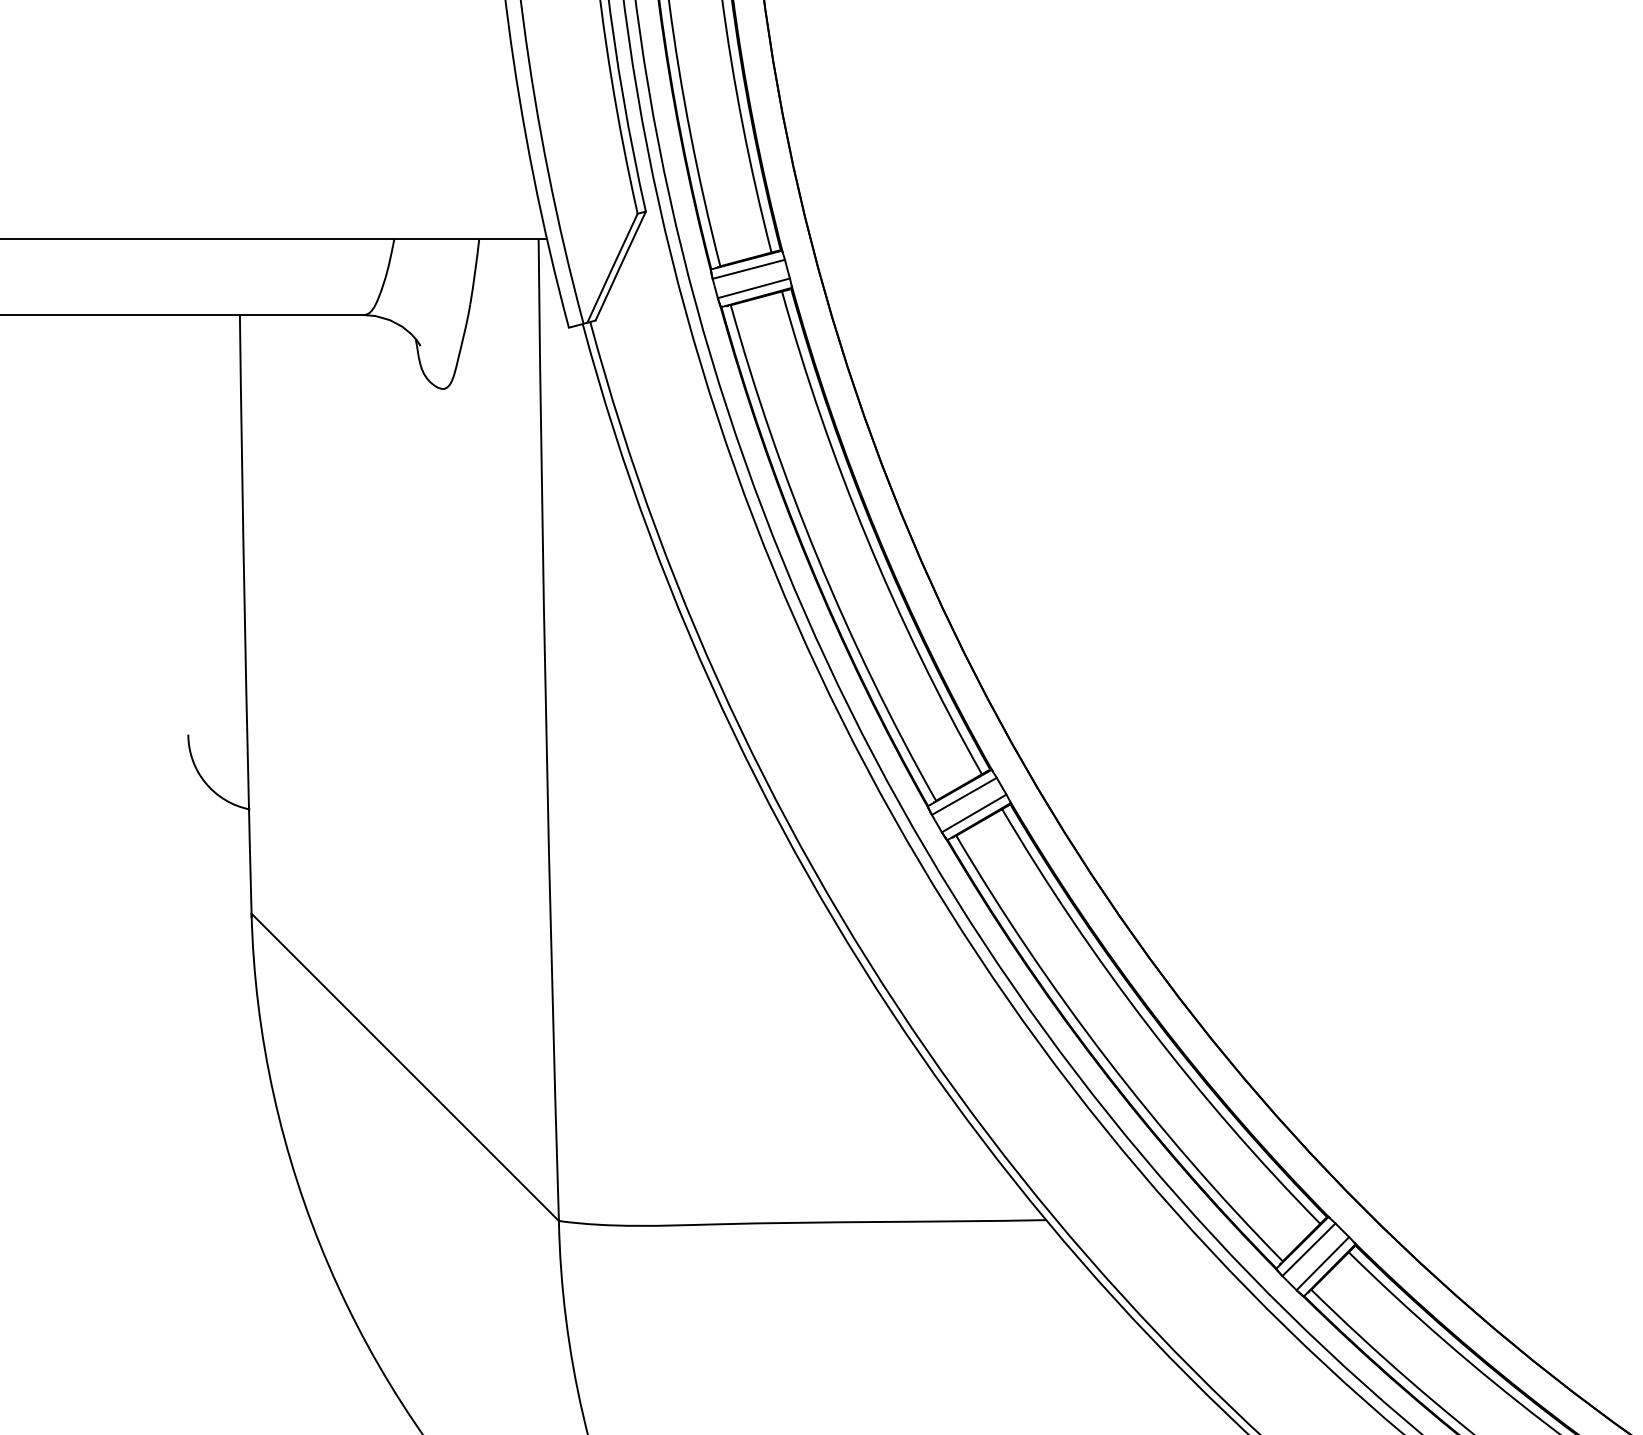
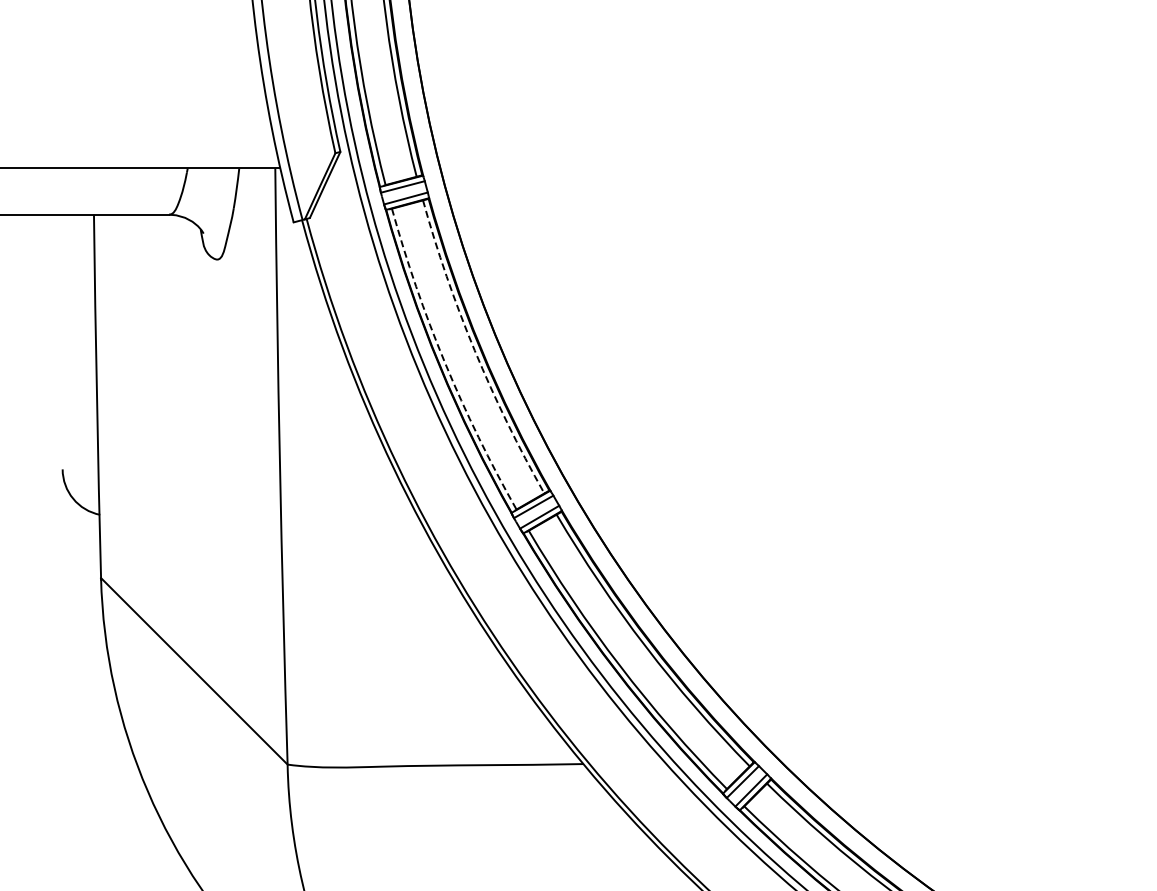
arc: (866, 538) -> (474, 350), solid -> dashed
arc: (819, 558) -> (445, 362), solid -> dashed

